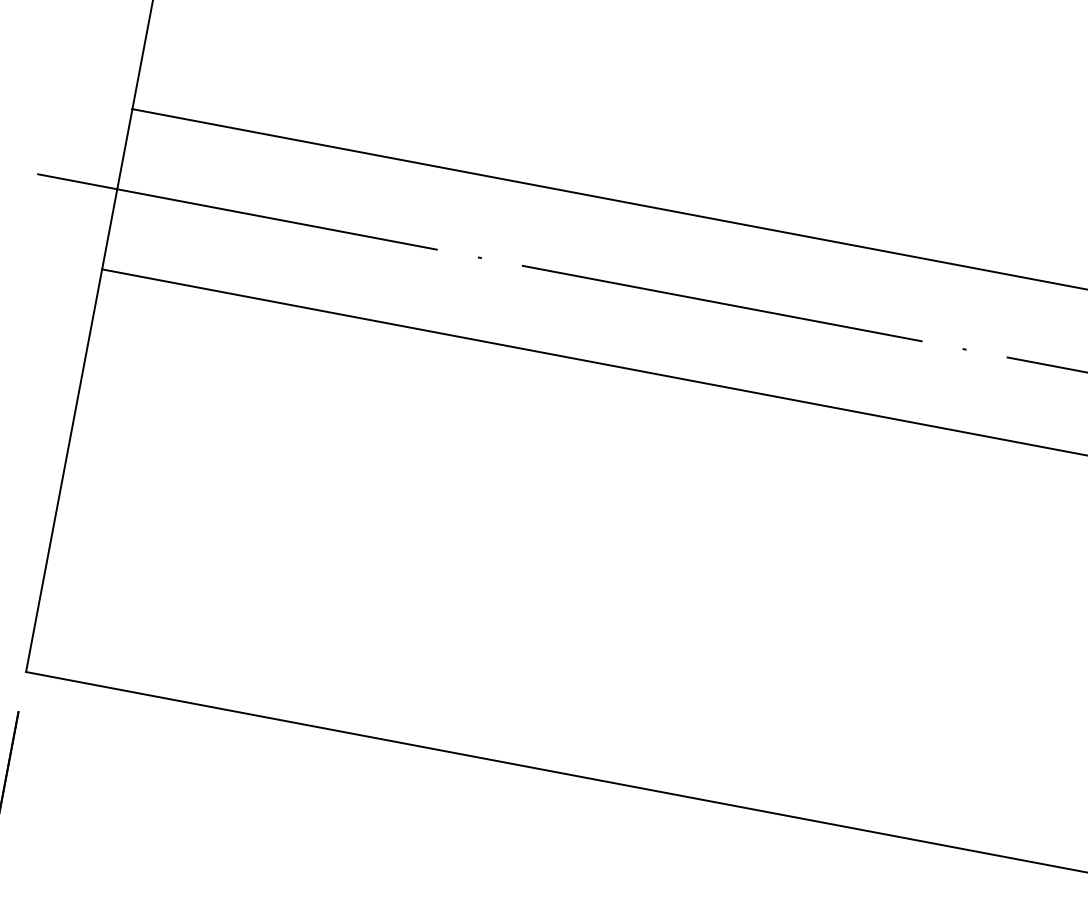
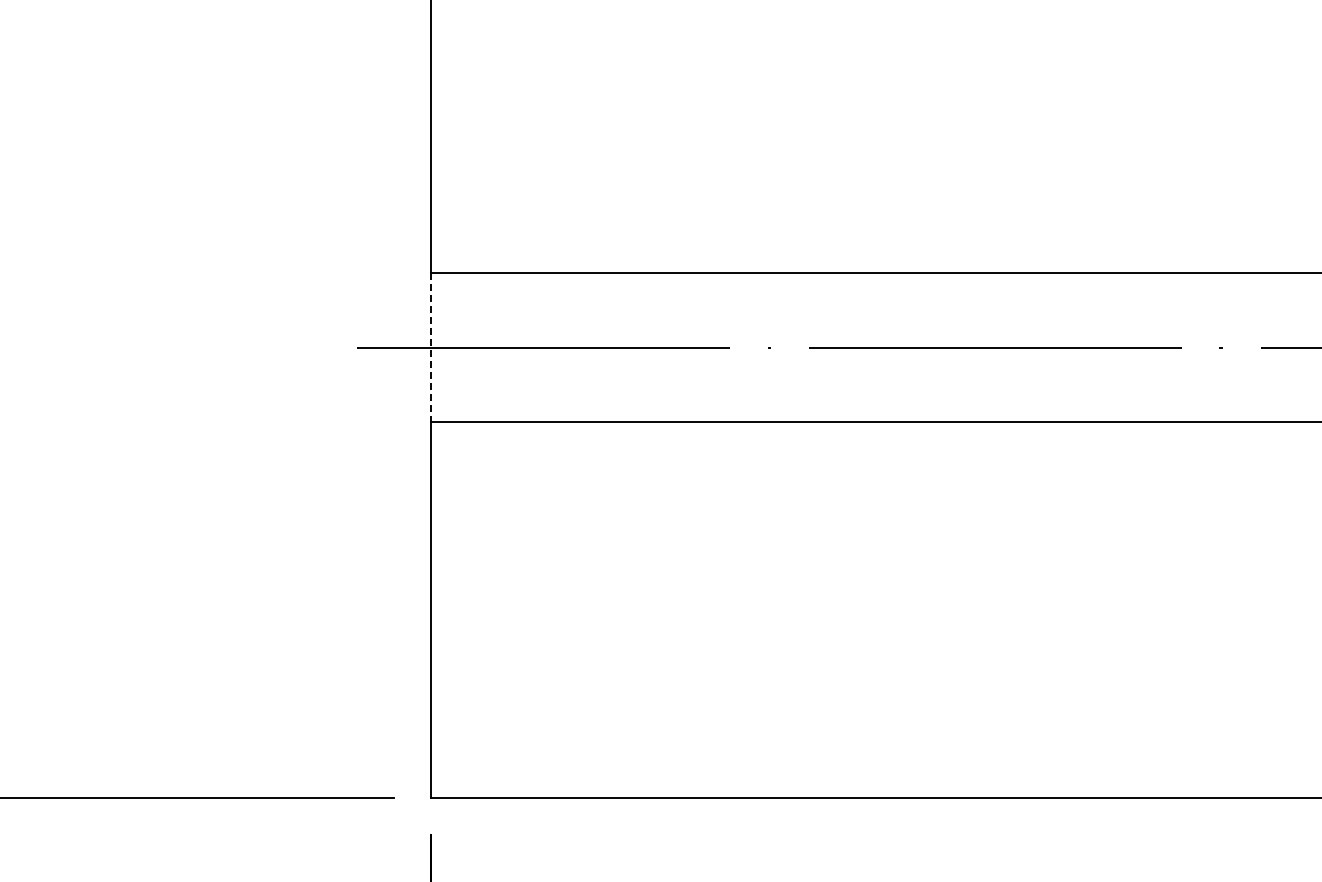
line: (117, 189) -> (431, 347), solid -> dashed

